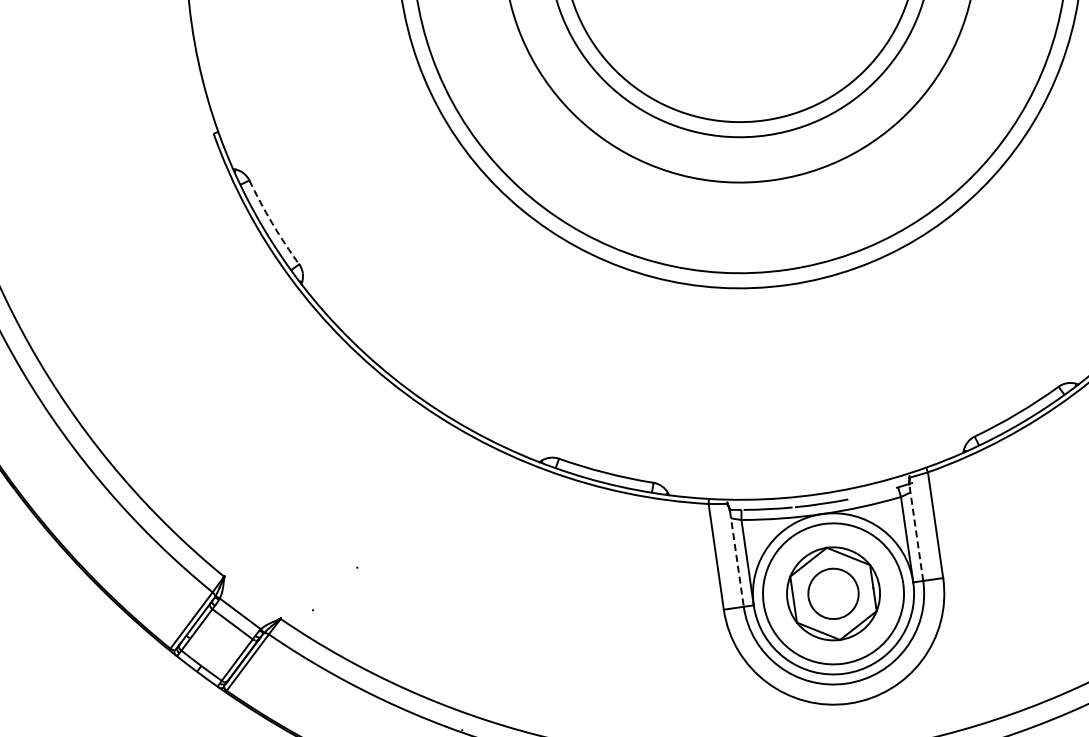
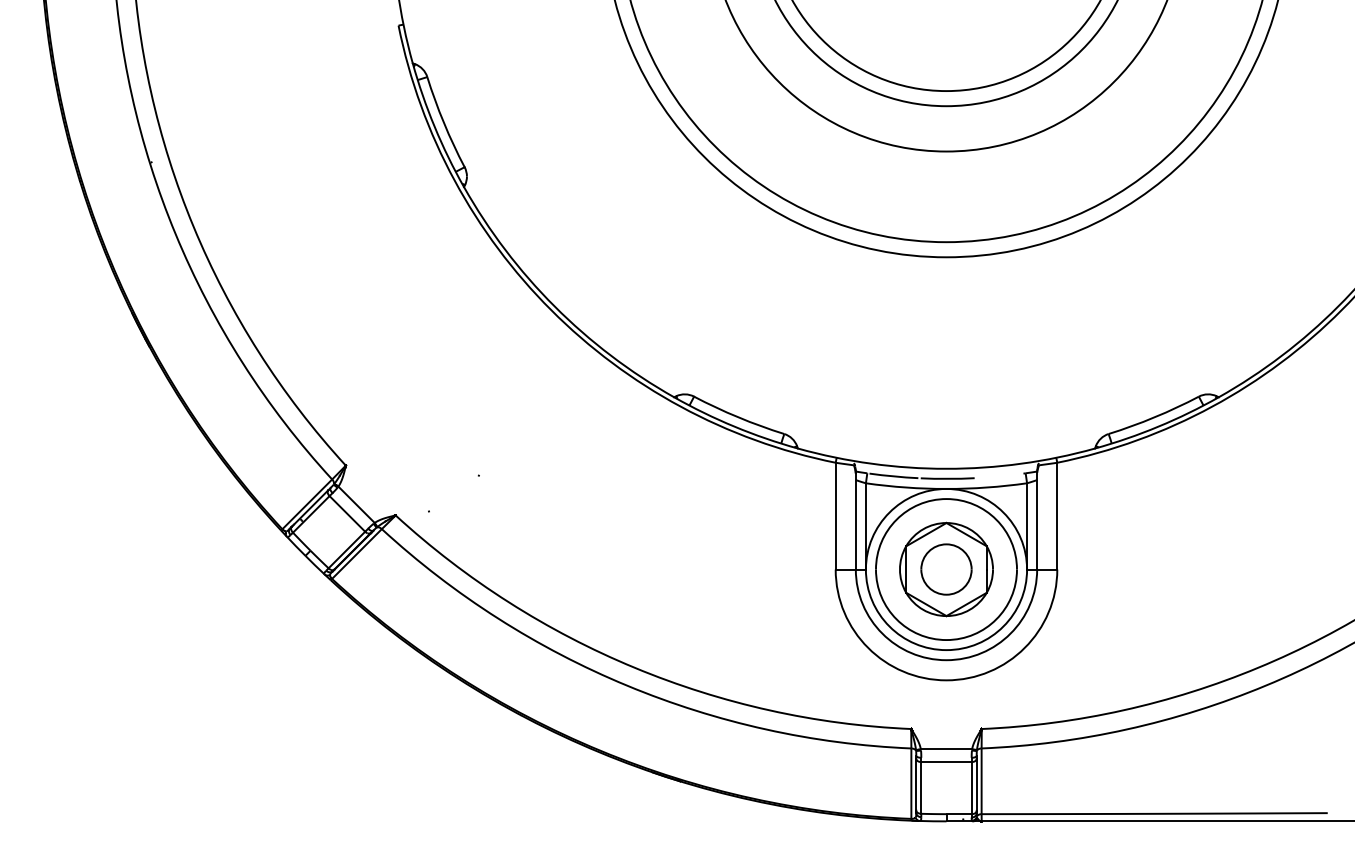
arc: (271, 223) -> (443, 122), dashed -> solid
line: (916, 532) -> (1037, 520), dashed -> solid
line: (736, 559) -> (855, 521), dashed -> solid

